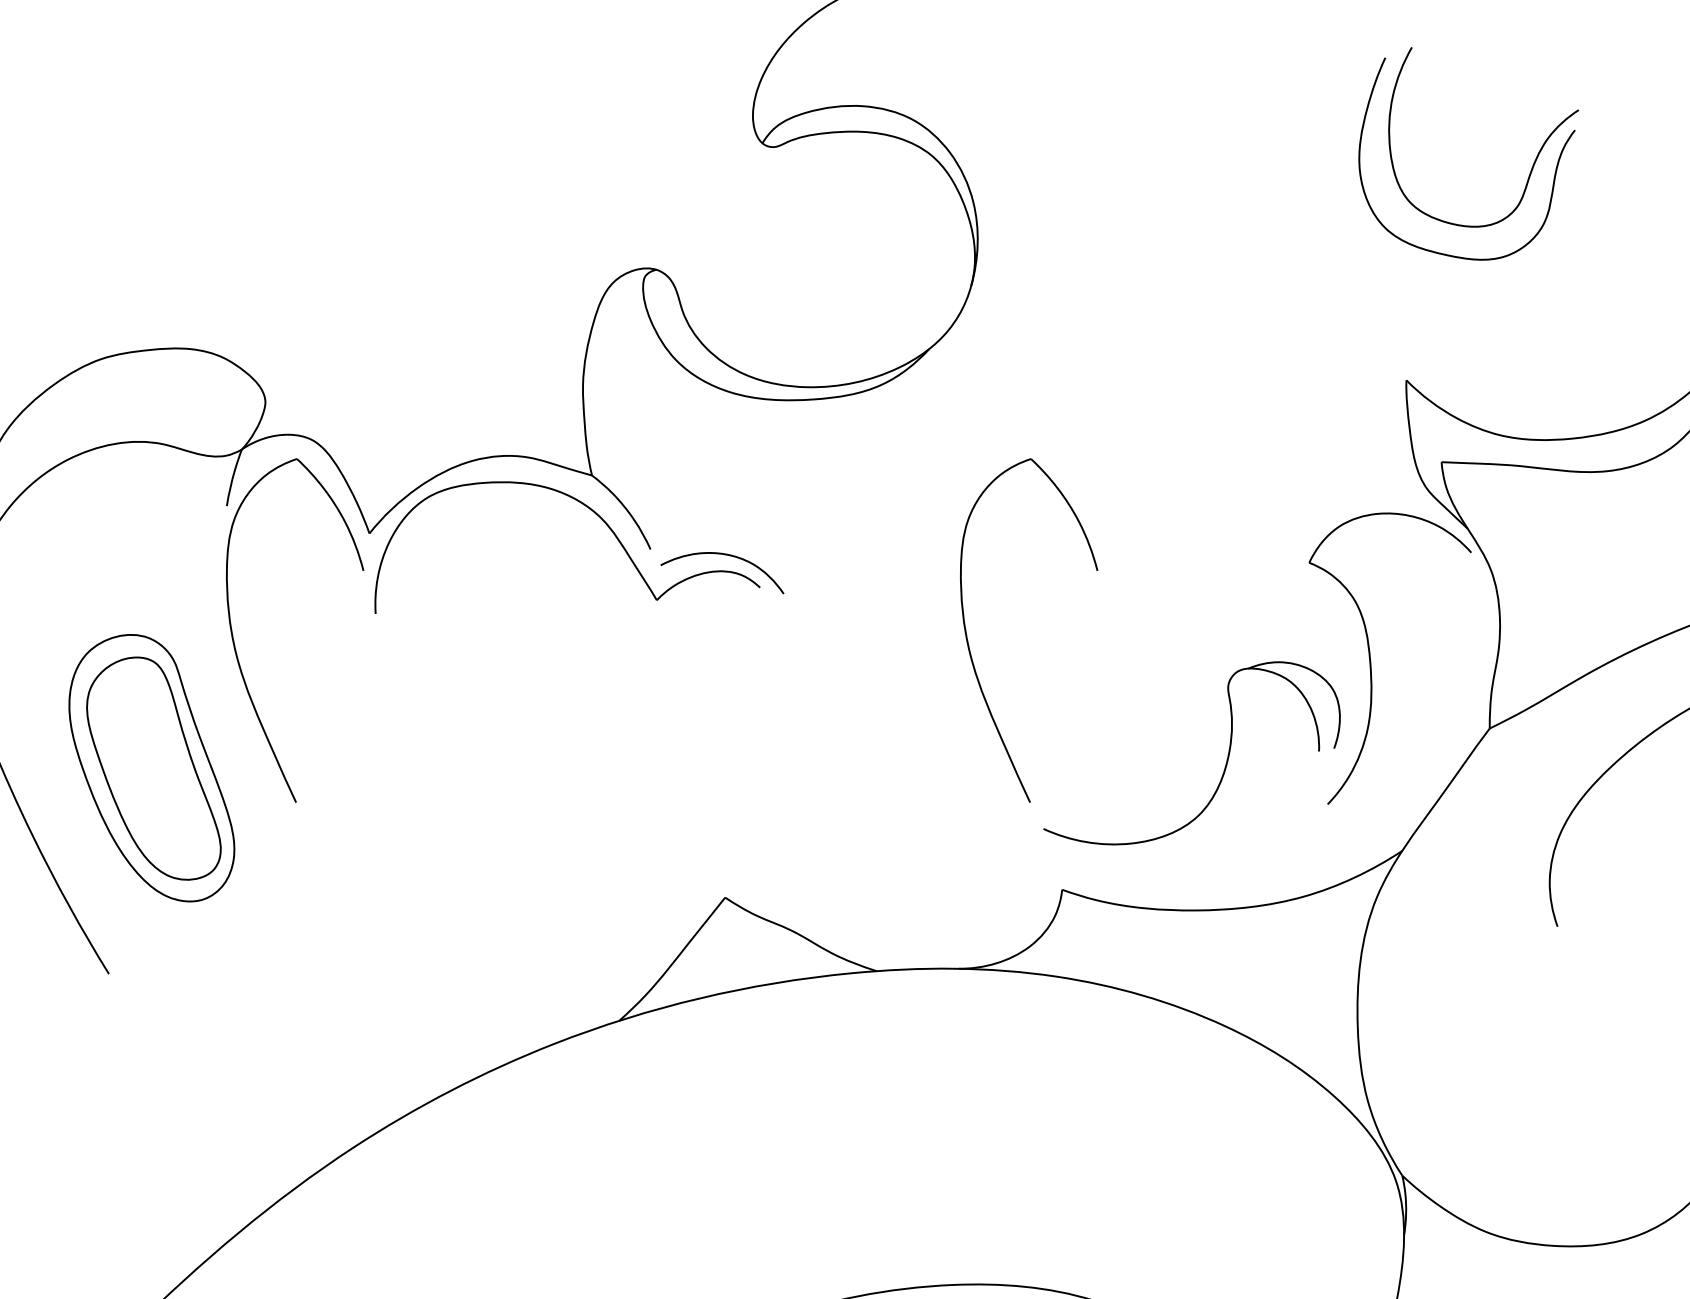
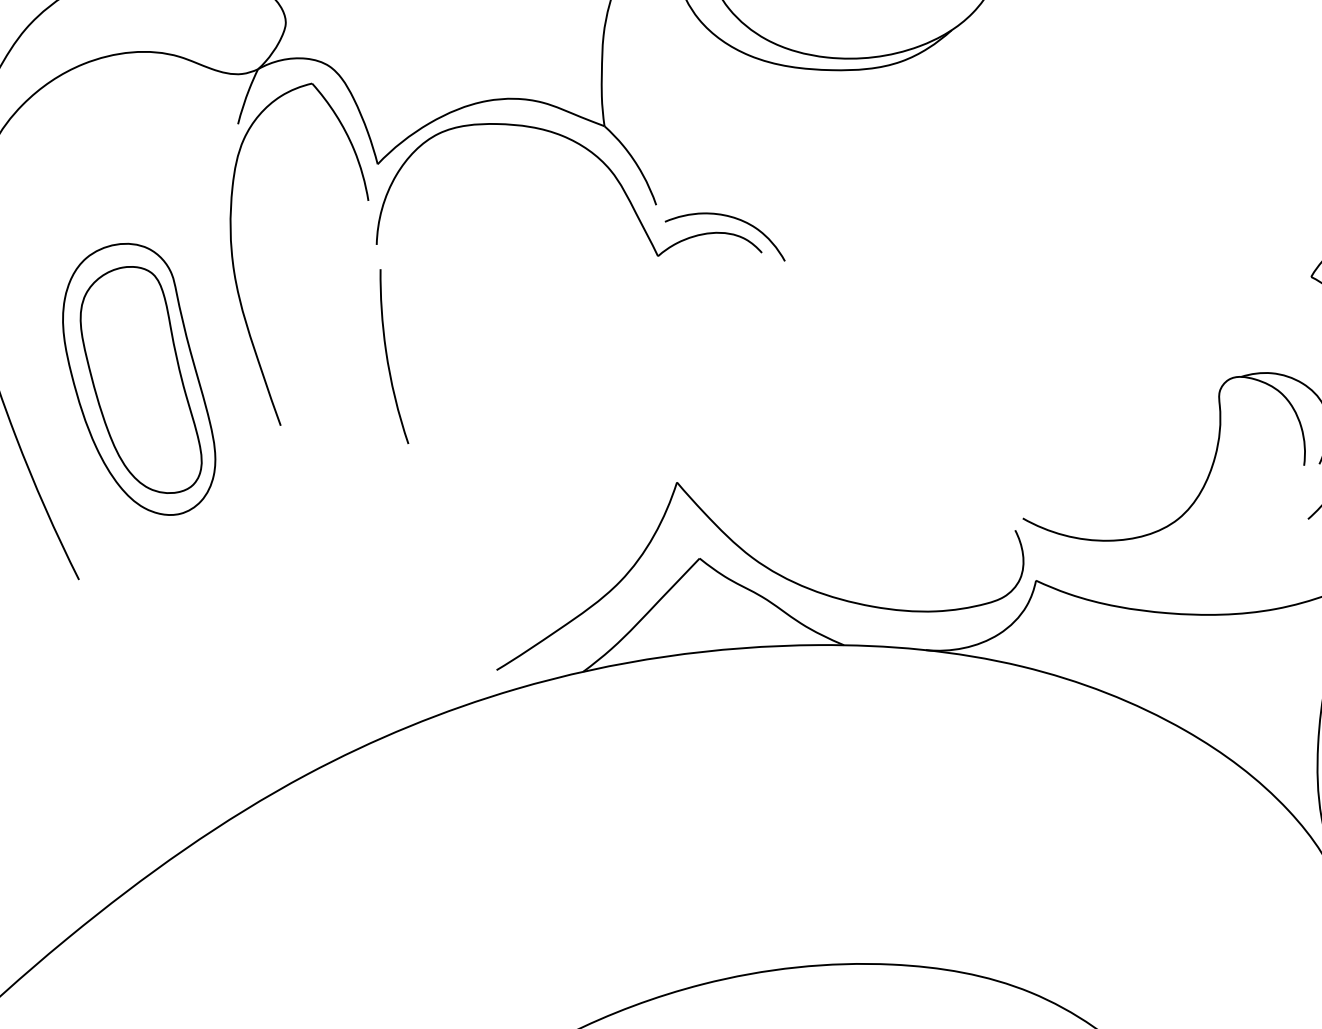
part: (968, 640) -> (964, 324), removed
curve: (397, 726) -> (388, 358), added
part: (800, 905) -> (773, 573), added

